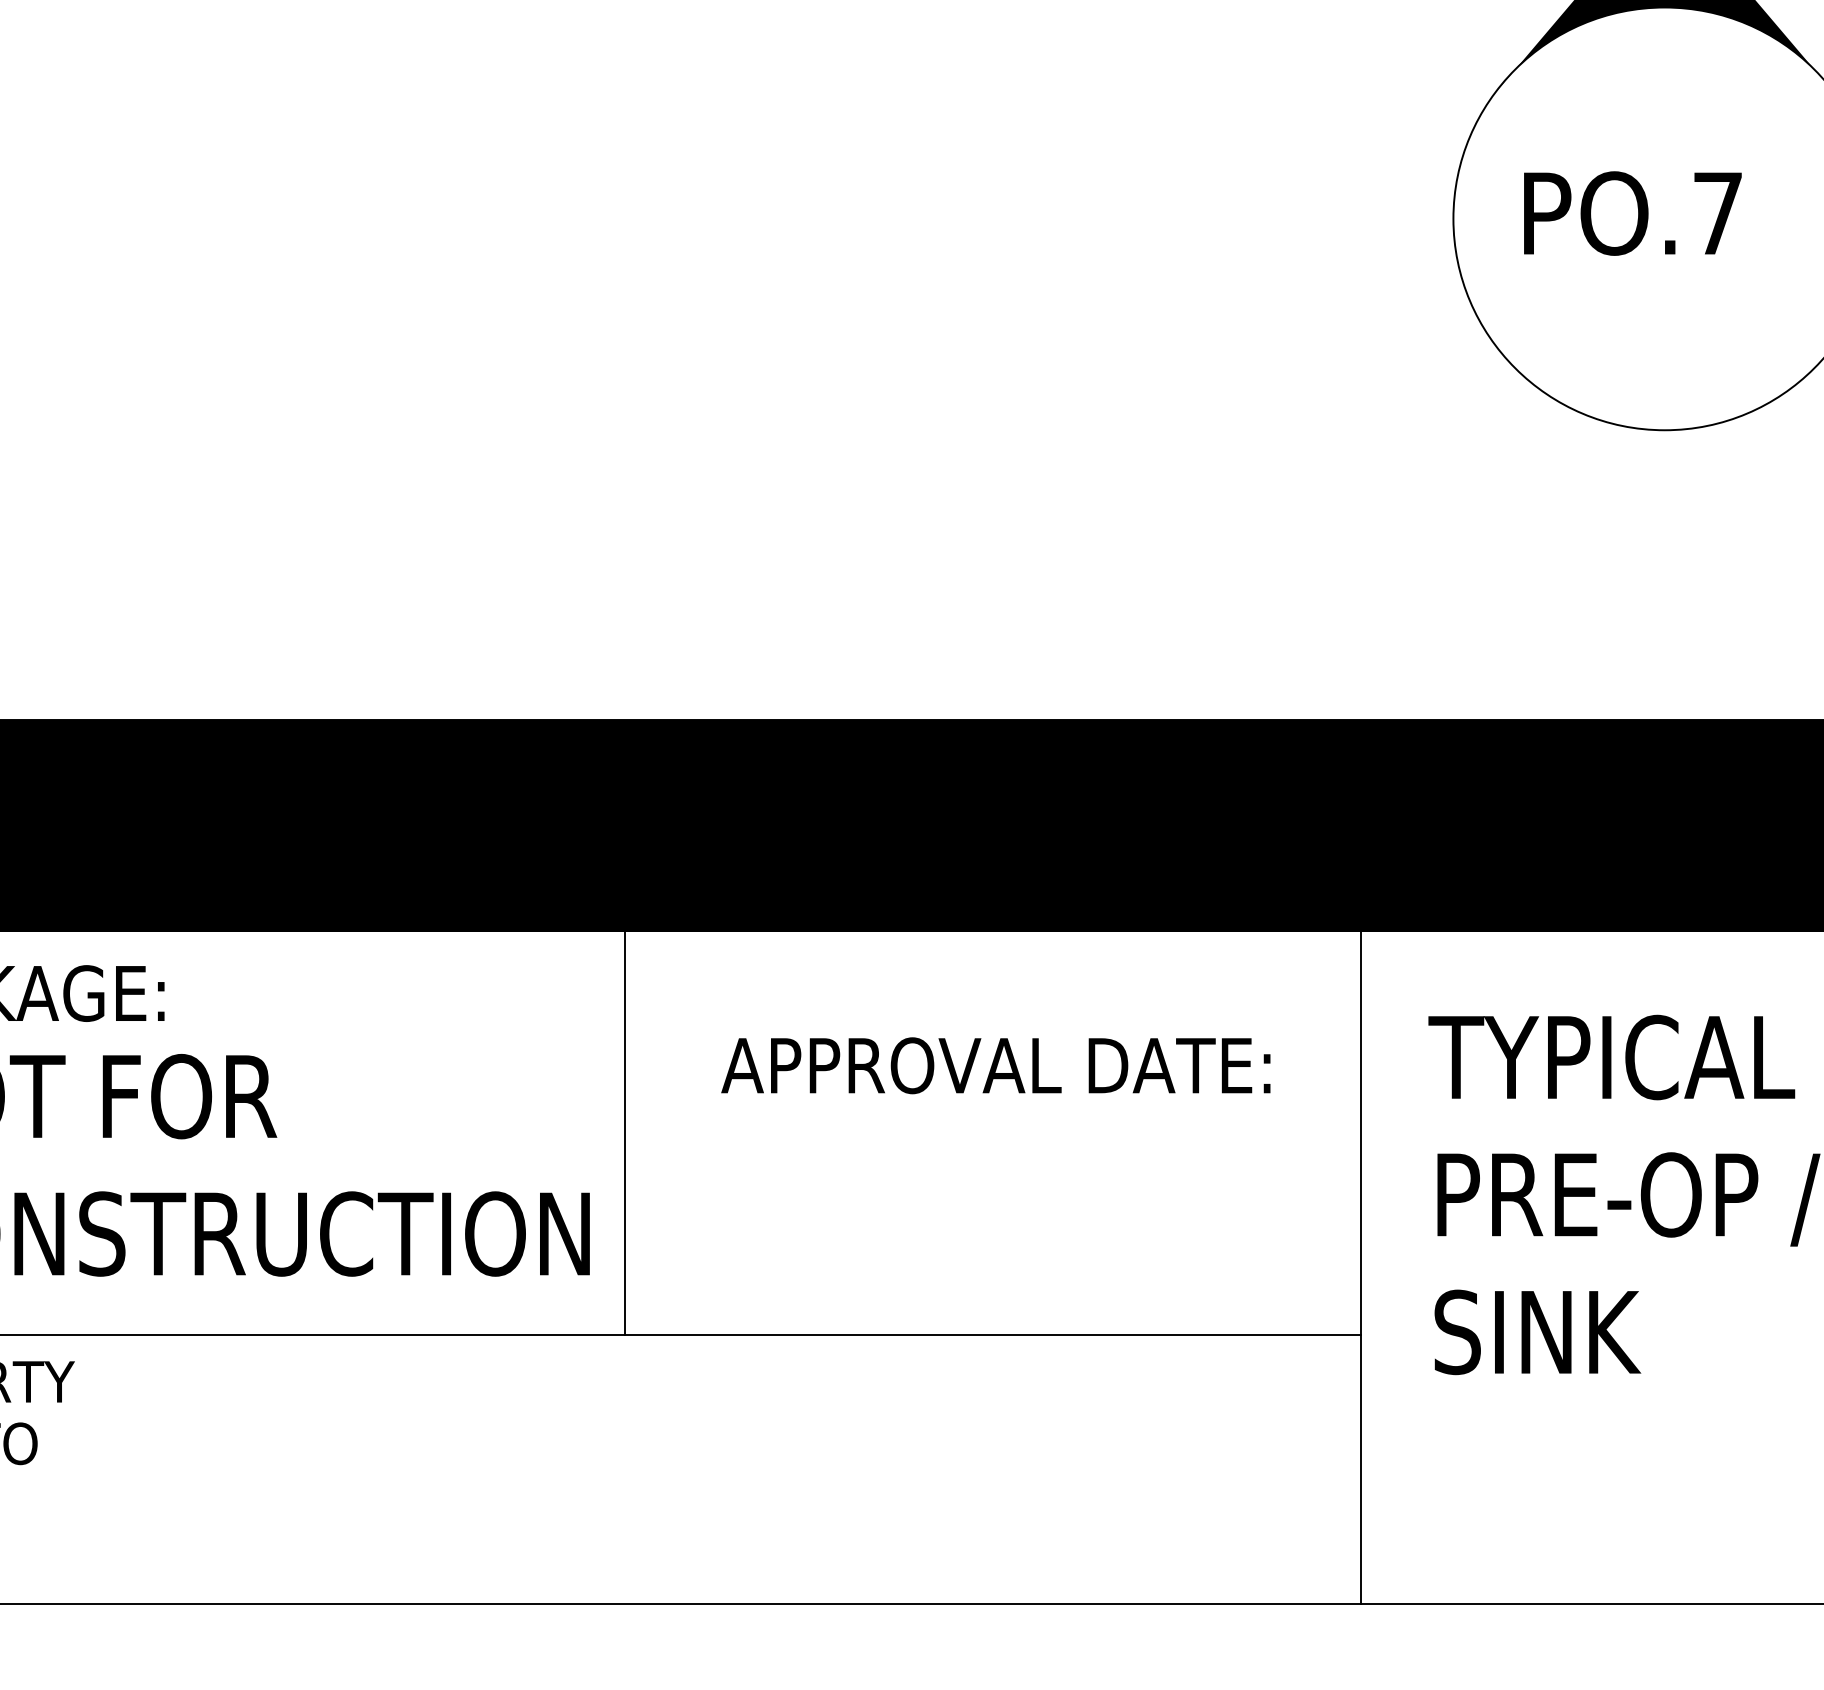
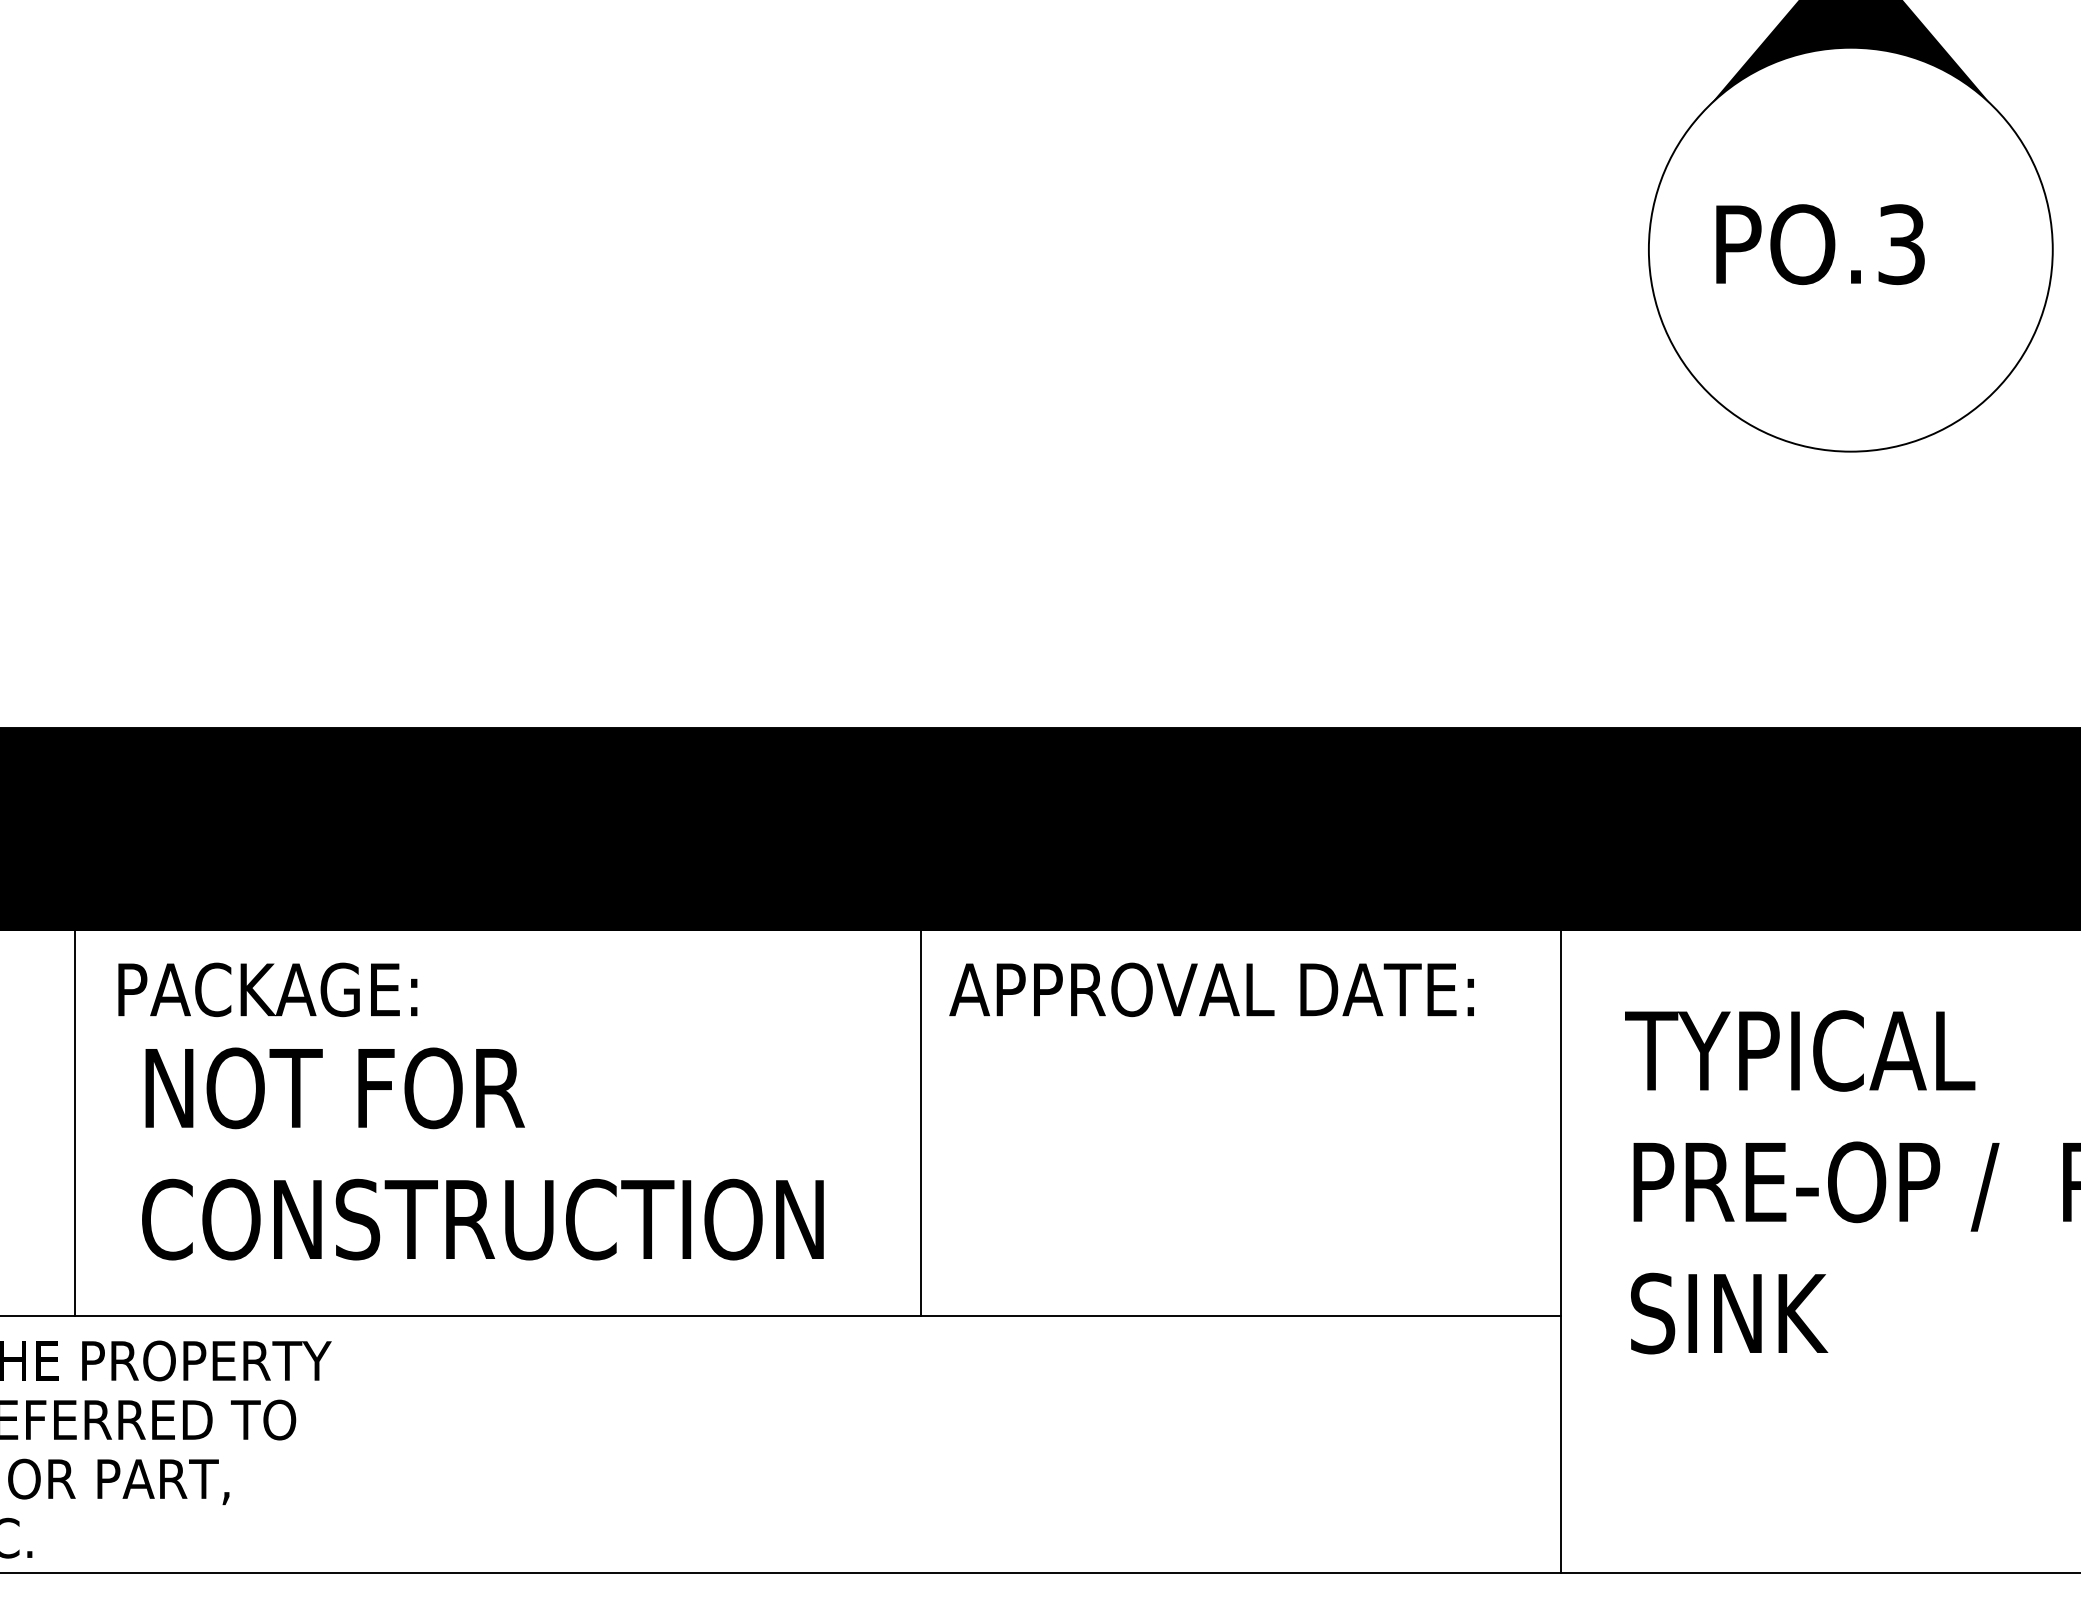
text: (1717, 213) -> (1901, 244), PO.7 -> PO.3
text: (995, 1065) -> (1211, 989), moved
line: (625, 1133) -> (920, 1123), moved

